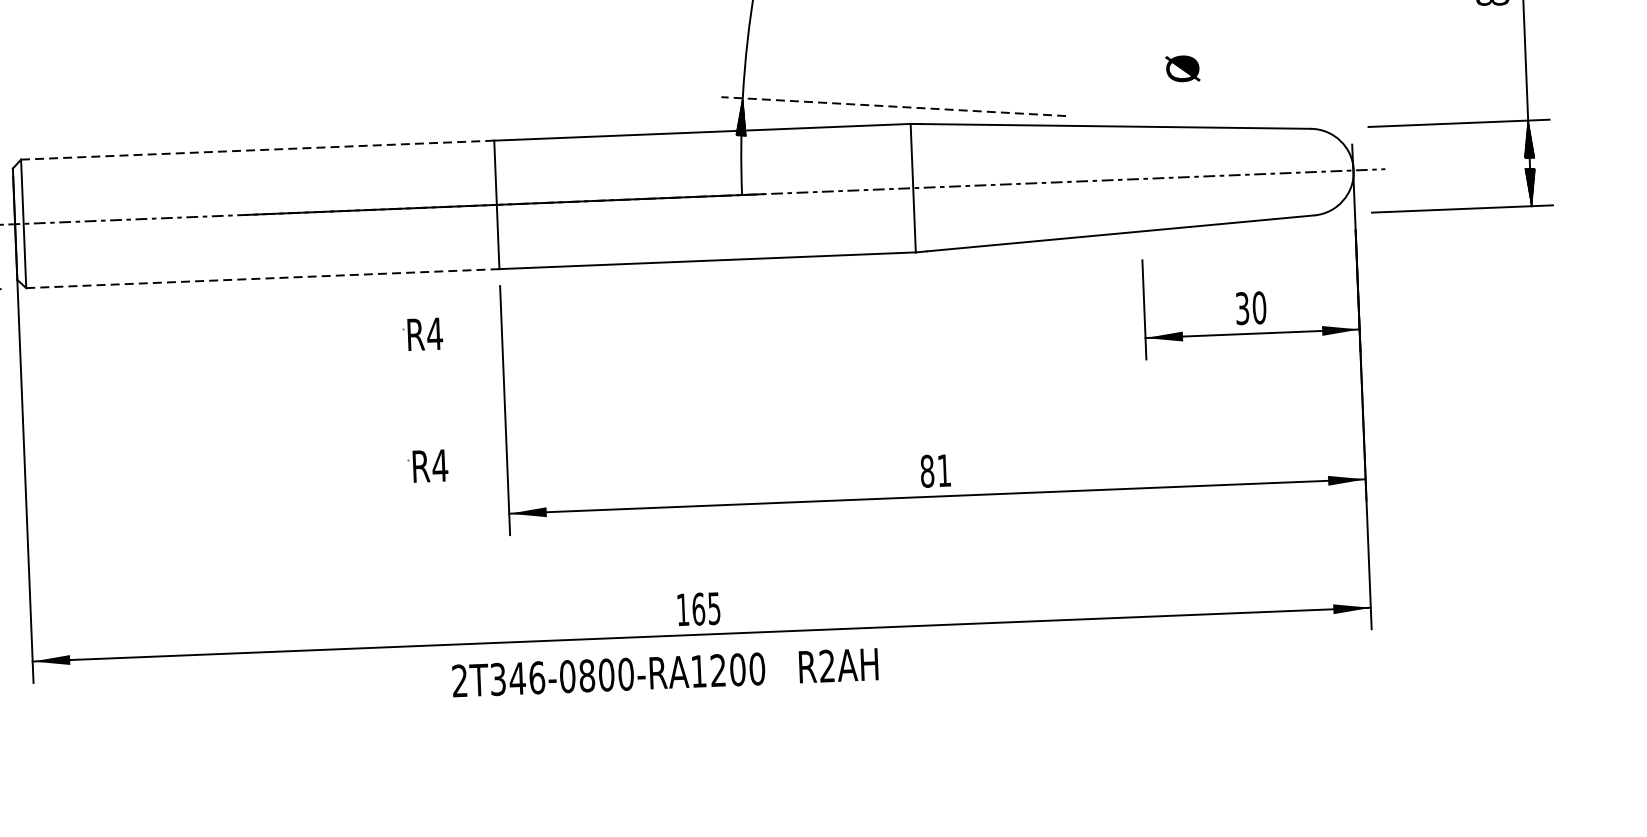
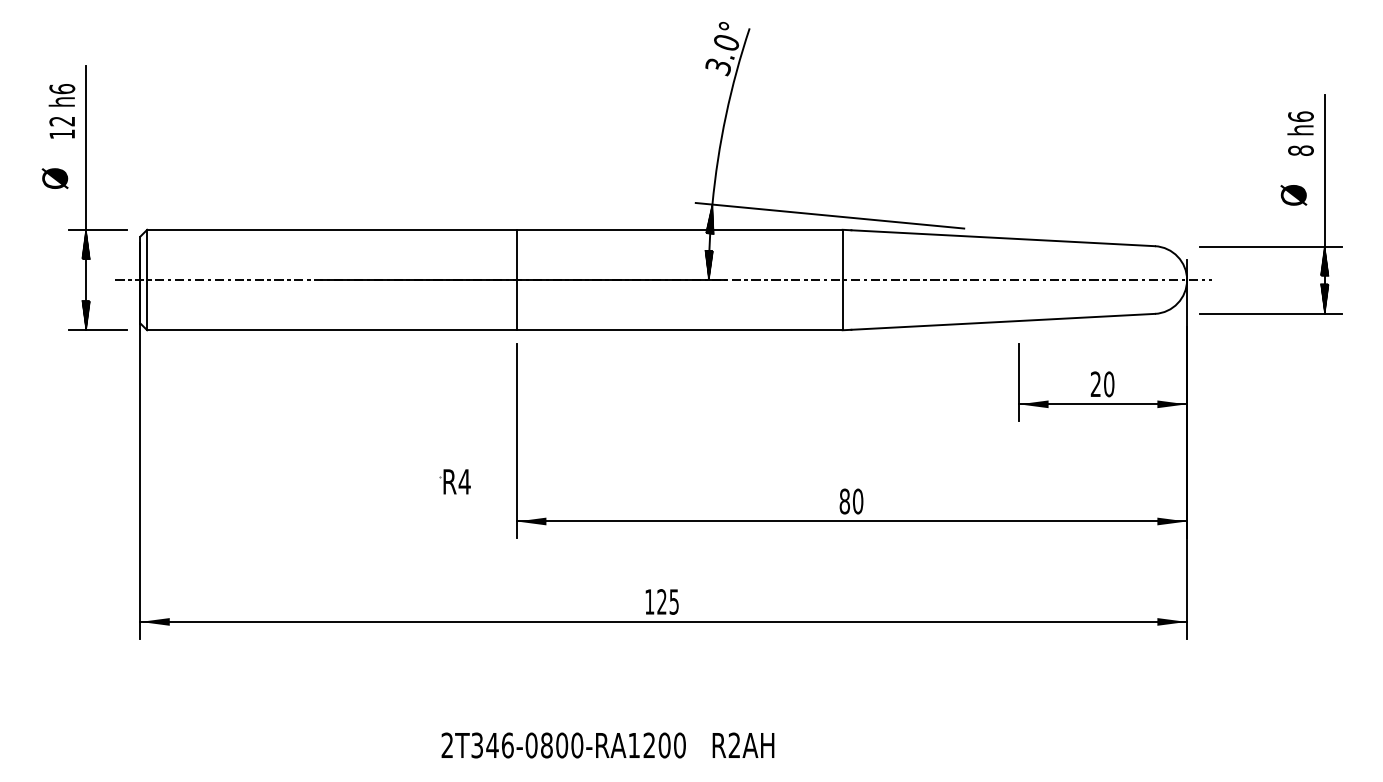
text: (1182, 69) -> (1293, 195), moved
line: (894, 106) -> (830, 215), dashed -> solid
line: (258, 149) -> (332, 229), dashed -> solid
hatch: (740, 175) -> (708, 264), added
line: (263, 278) -> (332, 330), dashed -> solid
text: (1241, 308) -> (1095, 384), 30 -> 20
part: (421, 334) -> (454, 378), removed
text: (944, 470) -> (858, 501), 81 -> 80
text: (698, 608) -> (661, 601), 165 -> 125
text: (664, 672) -> (607, 745), moved

